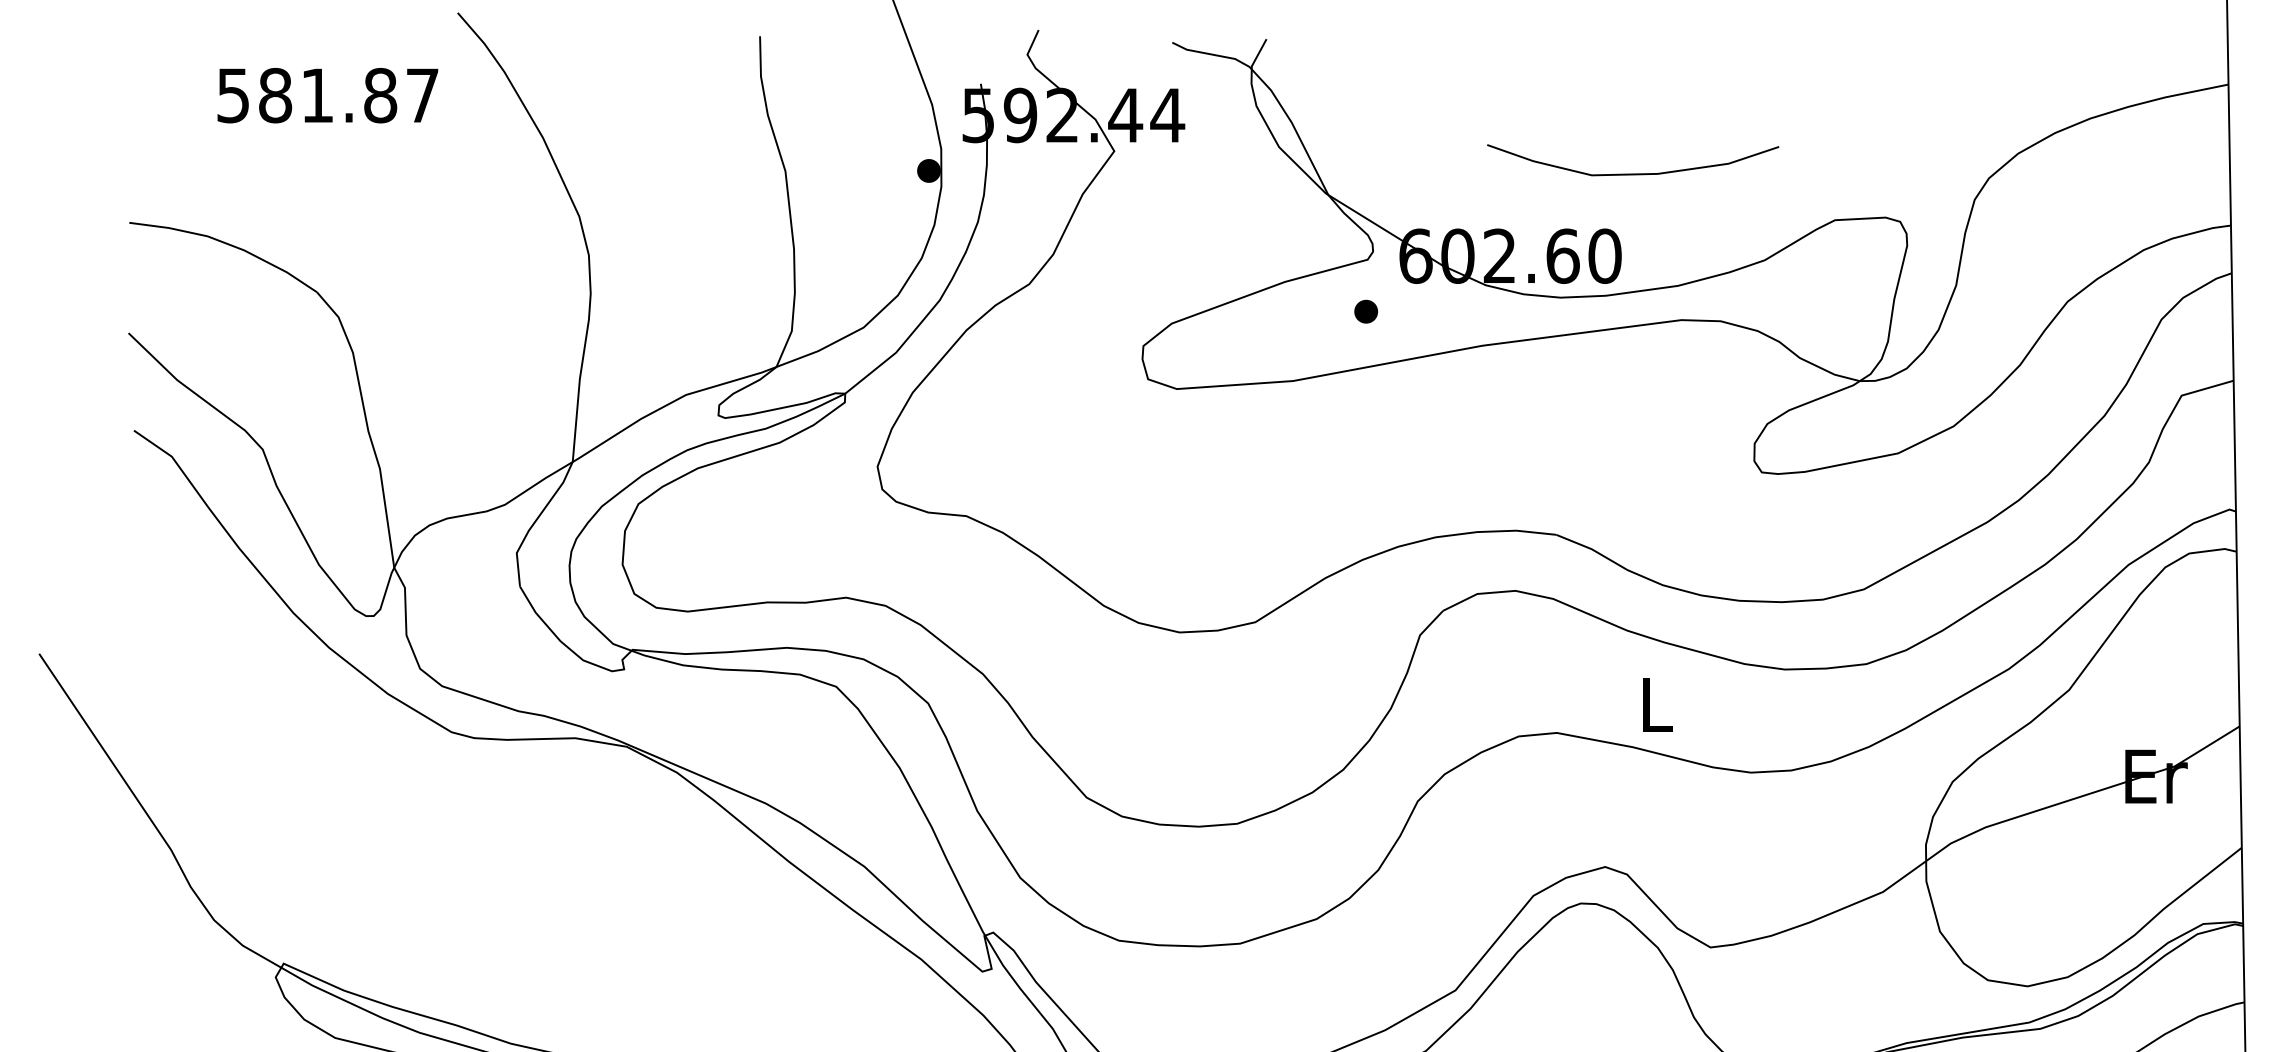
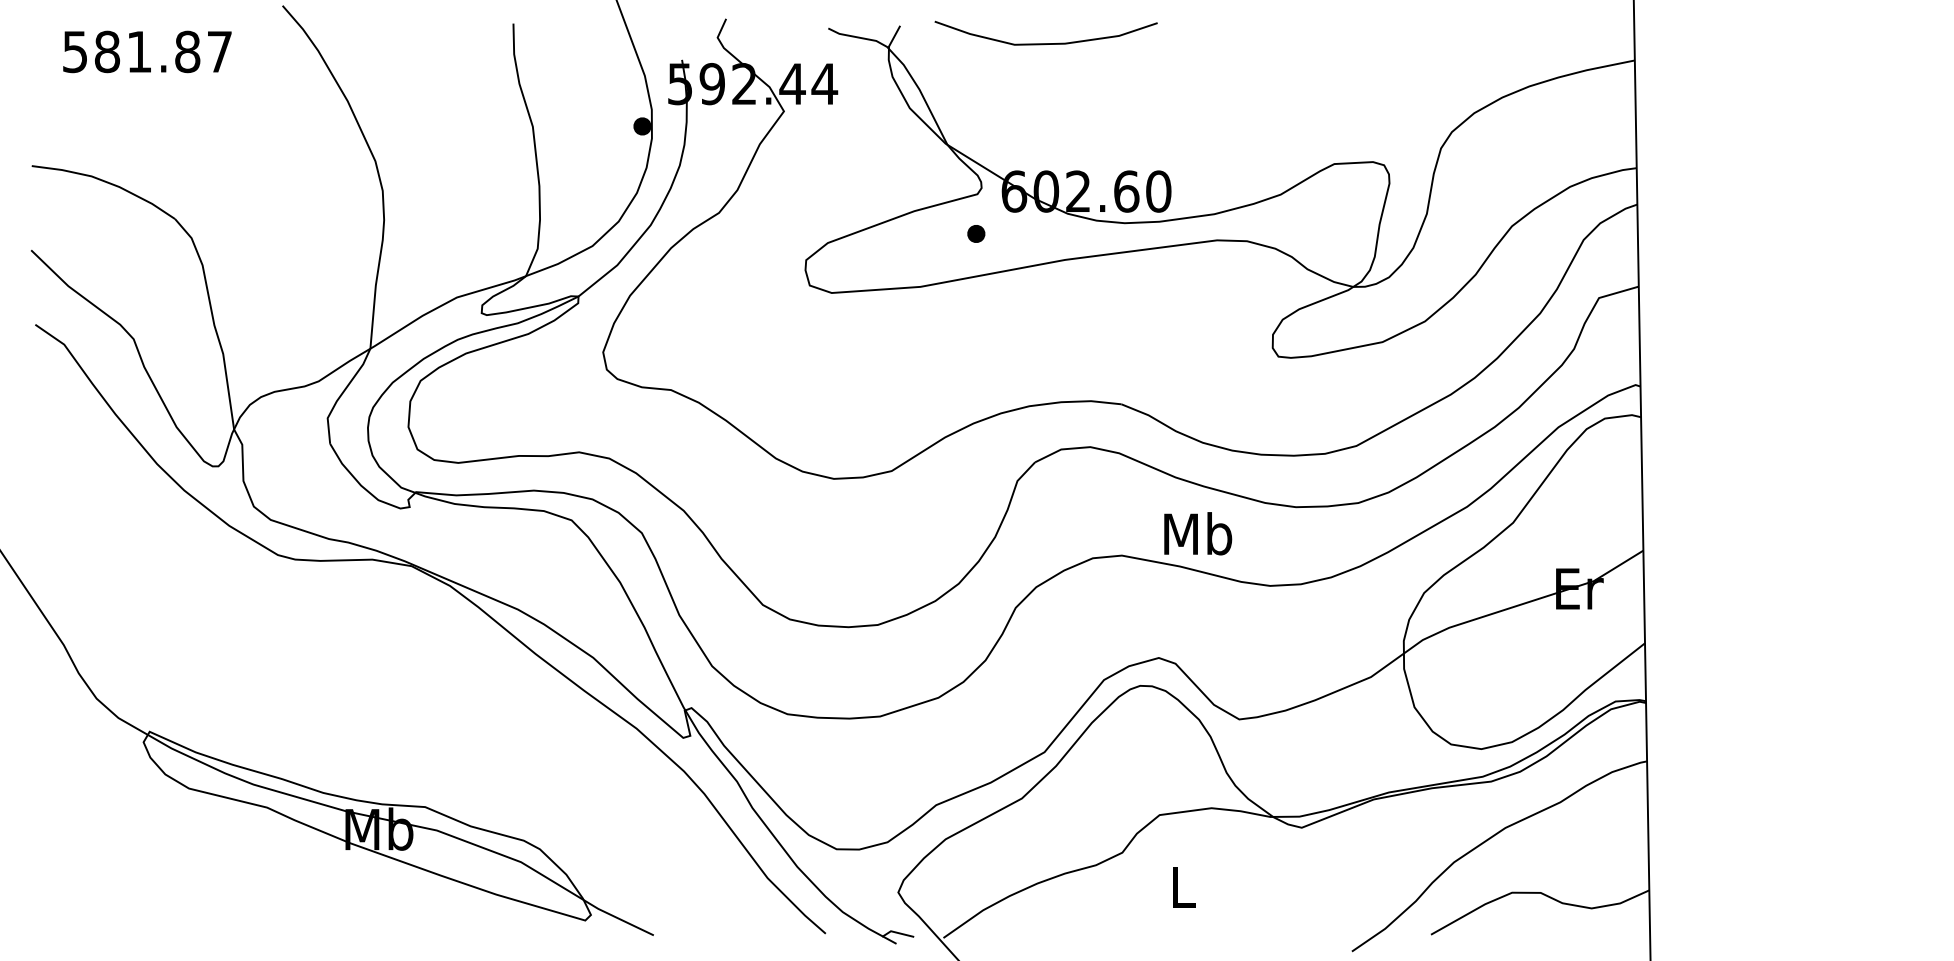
text: (327, 95) -> (147, 51), moved
curve: (1632, 173) -> (1045, 43), moved
text: (1657, 703) -> (1198, 533), L -> Mb

